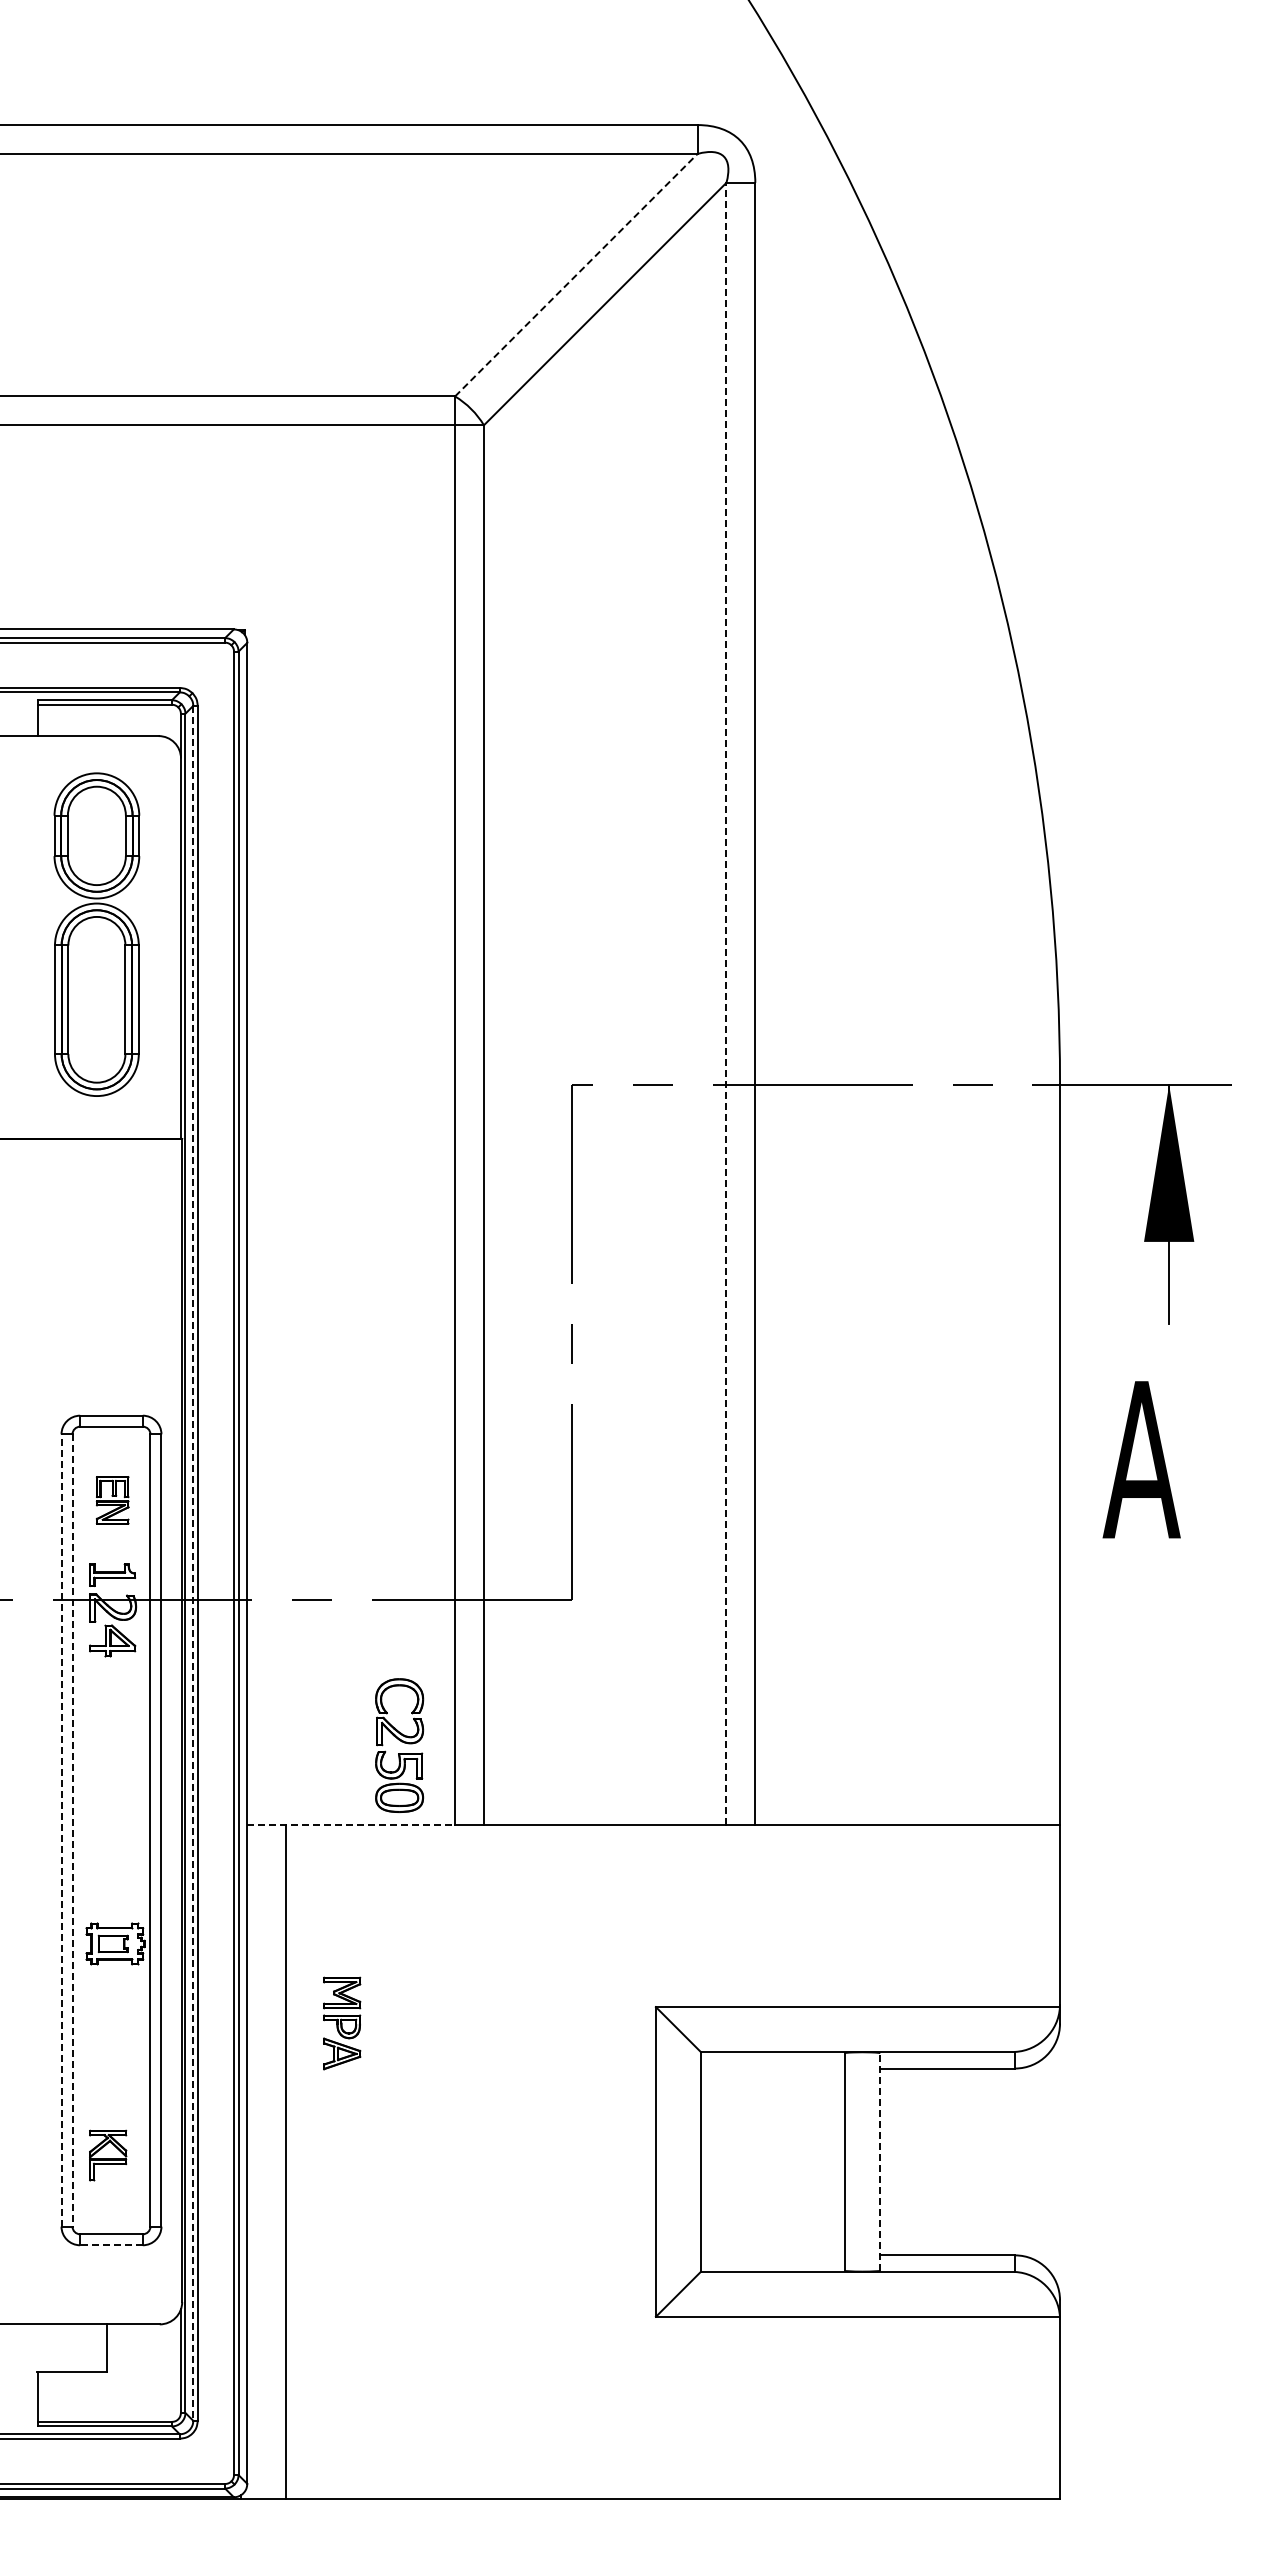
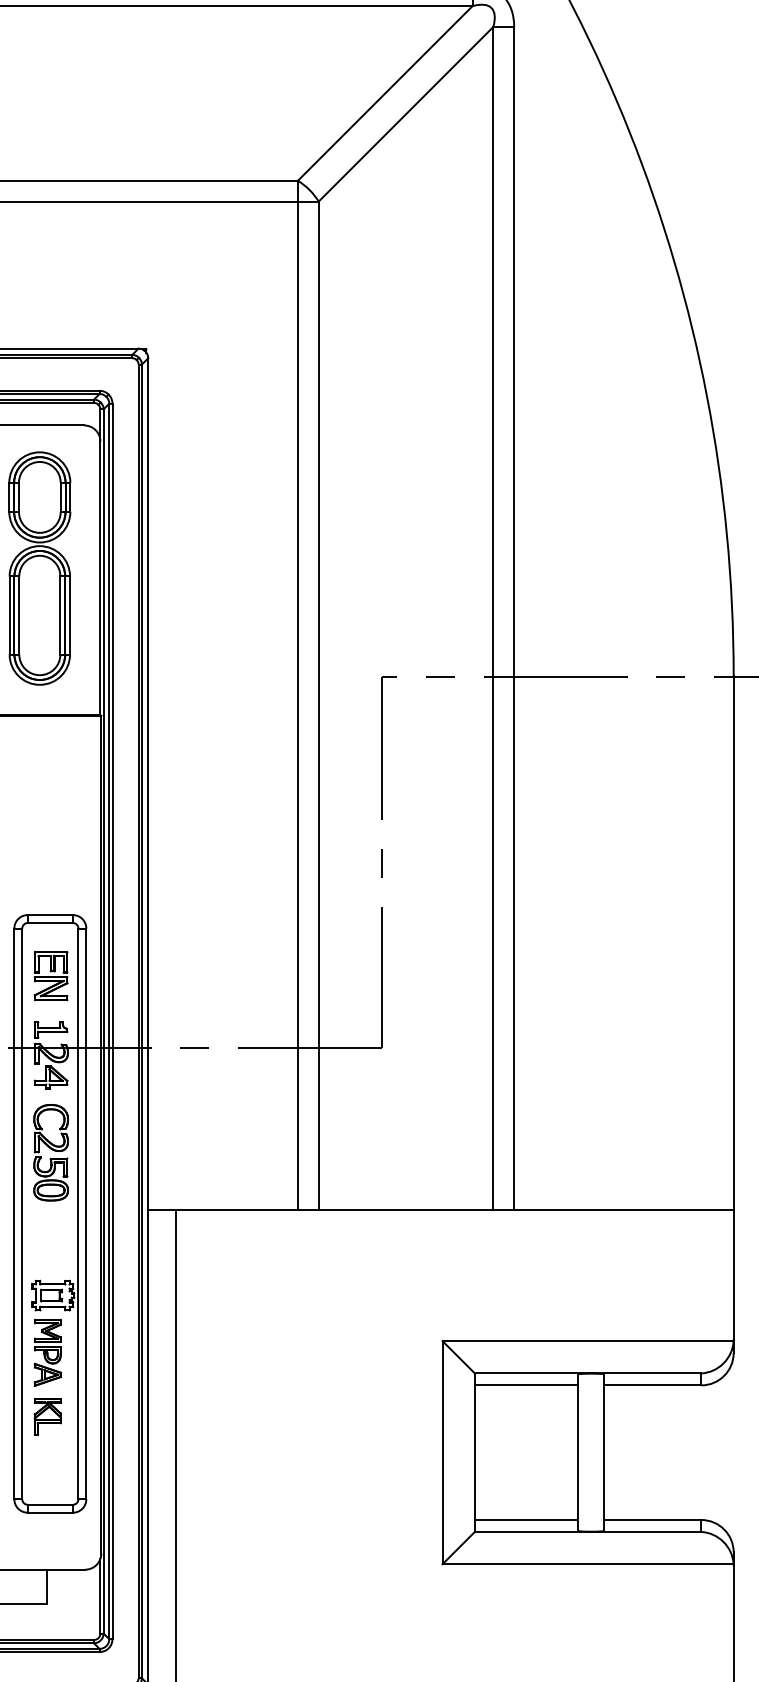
line: (576, 274) -> (385, 92), dashed -> solid
line: (726, 1003) -> (493, 618), dashed -> solid
part: (112, 1500) -> (51, 976), size x1.43
line: (193, 1563) -> (109, 1021), dashed -> solid
part: (399, 1745) -> (51, 1152), moved
line: (351, 1825) -> (223, 1210), dashed -> solid
line: (61, 1829) -> (14, 1213), dashed -> solid
line: (72, 1830) -> (22, 1213), dashed -> solid
part: (342, 2023) -> (48, 1352), moved
line: (772, 2068) -> (526, 1385), added
part: (108, 2155) -> (48, 1417), moved
line: (880, 2161) -> (604, 1452), dashed -> solid
line: (111, 2245) -> (50, 1512), dashed -> solid
line: (772, 2255) -> (526, 1520), added

